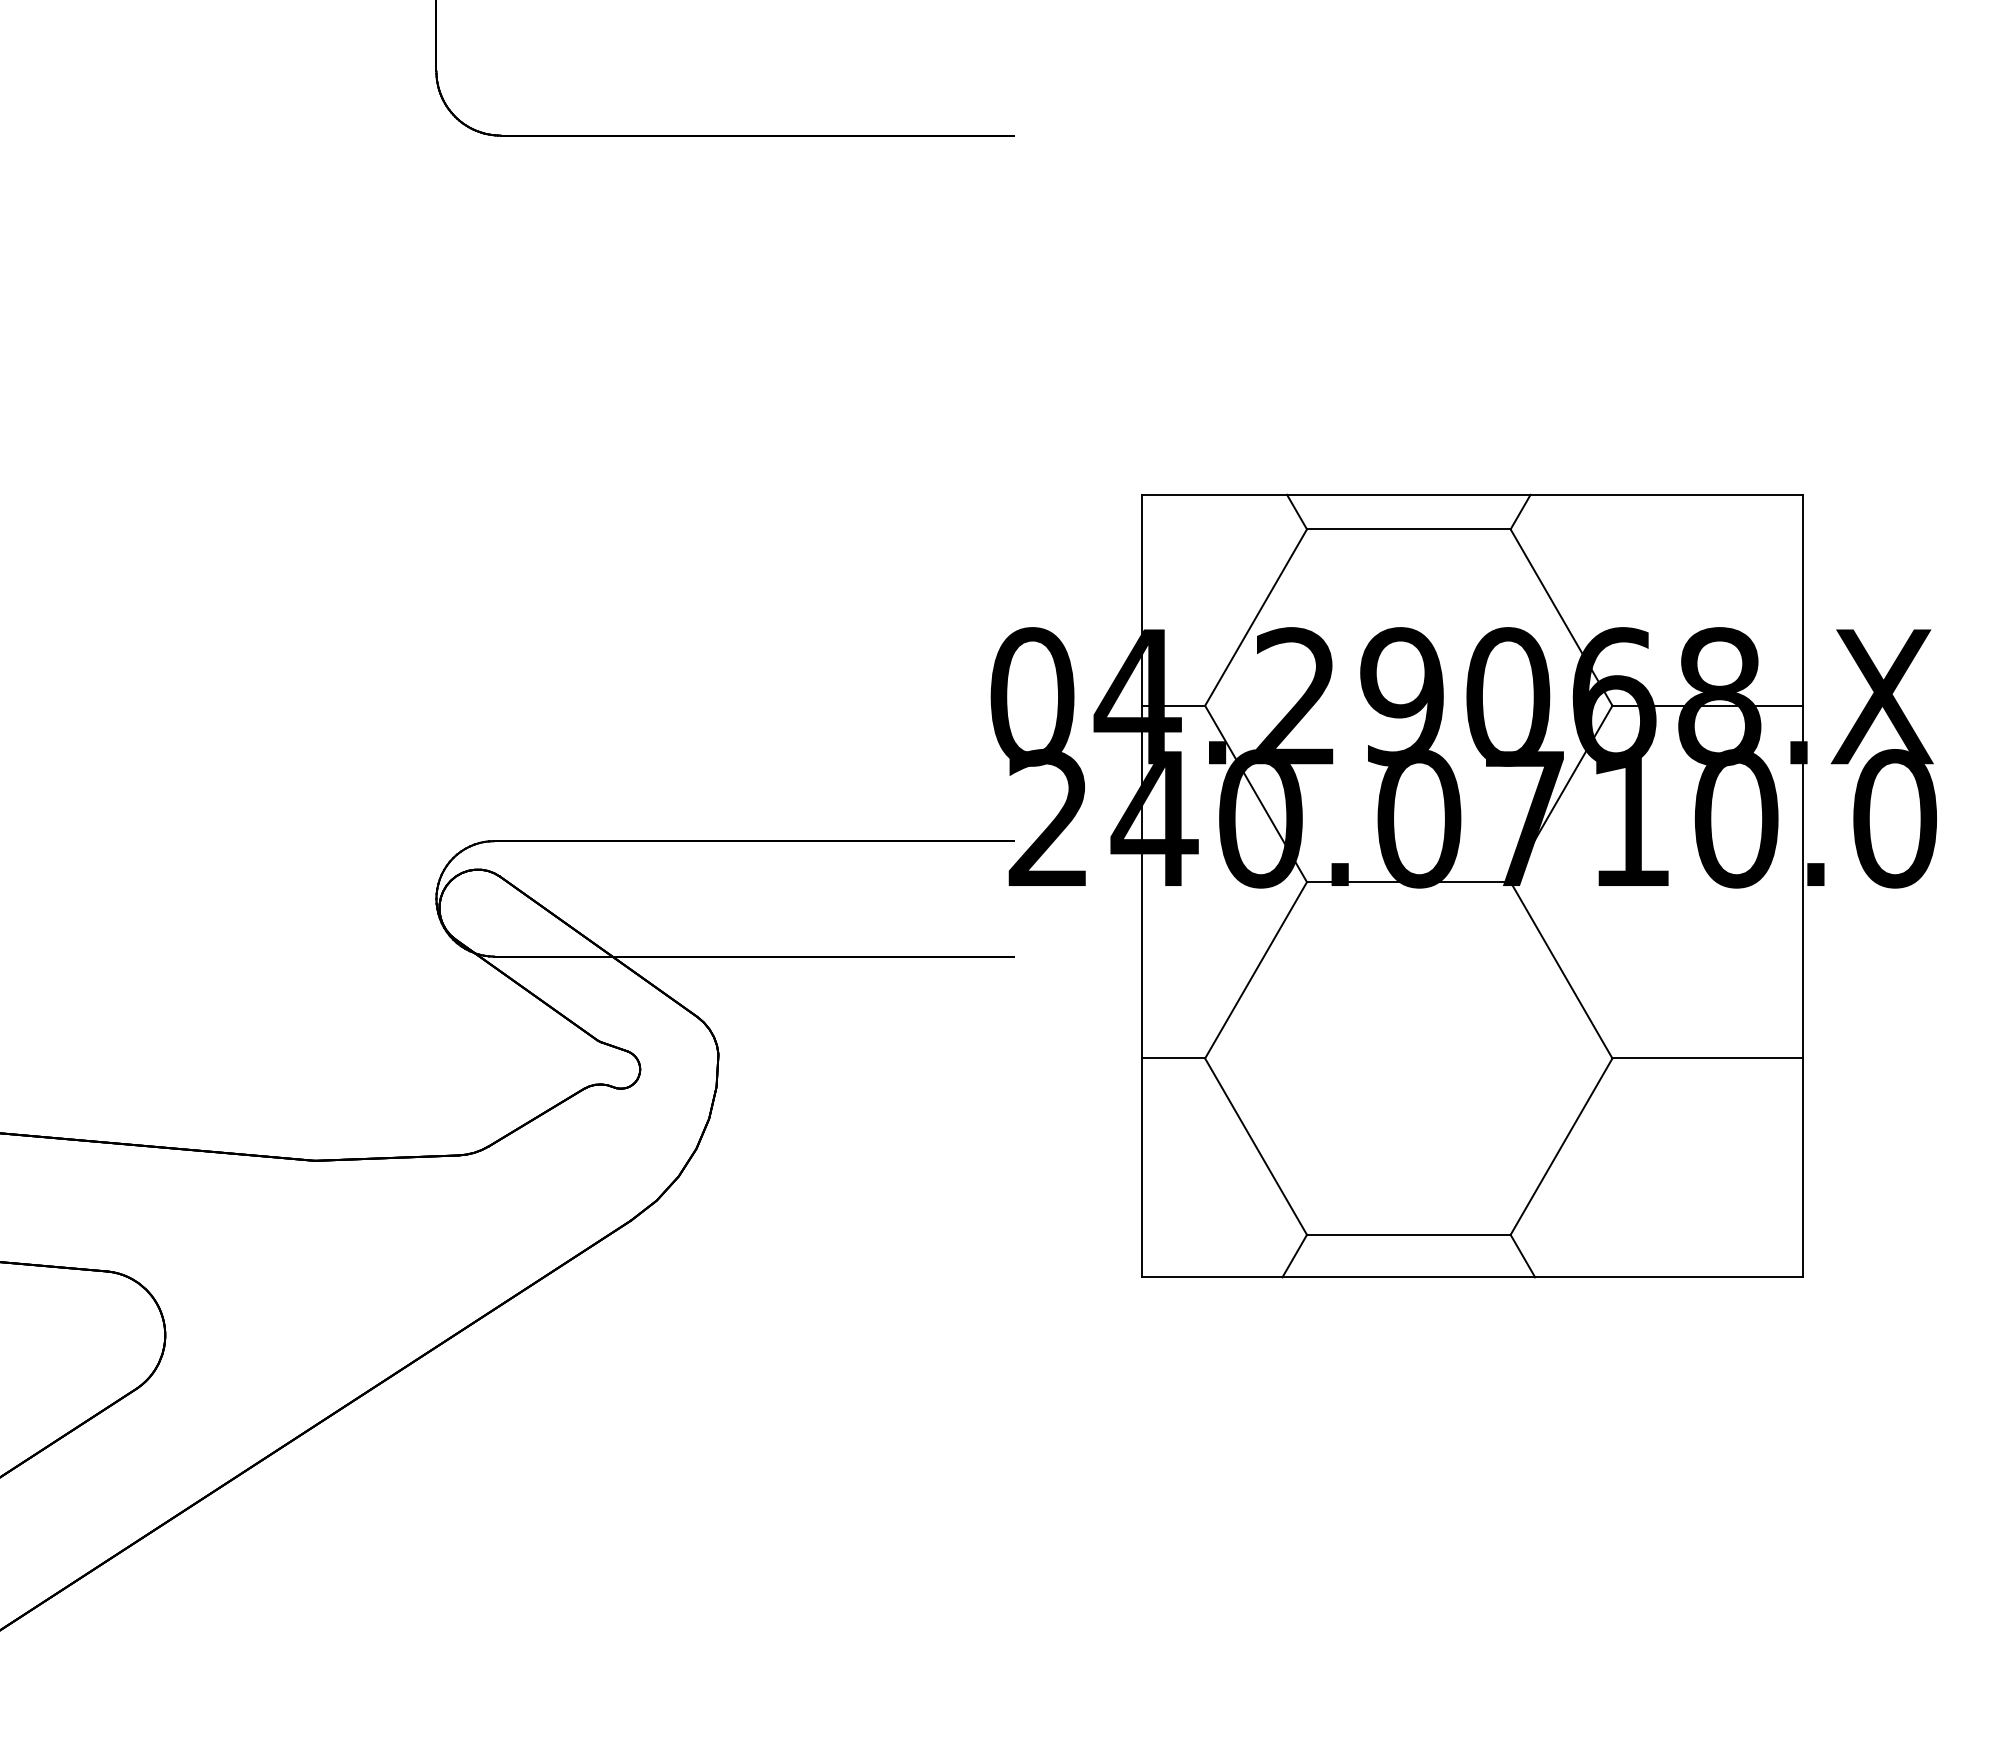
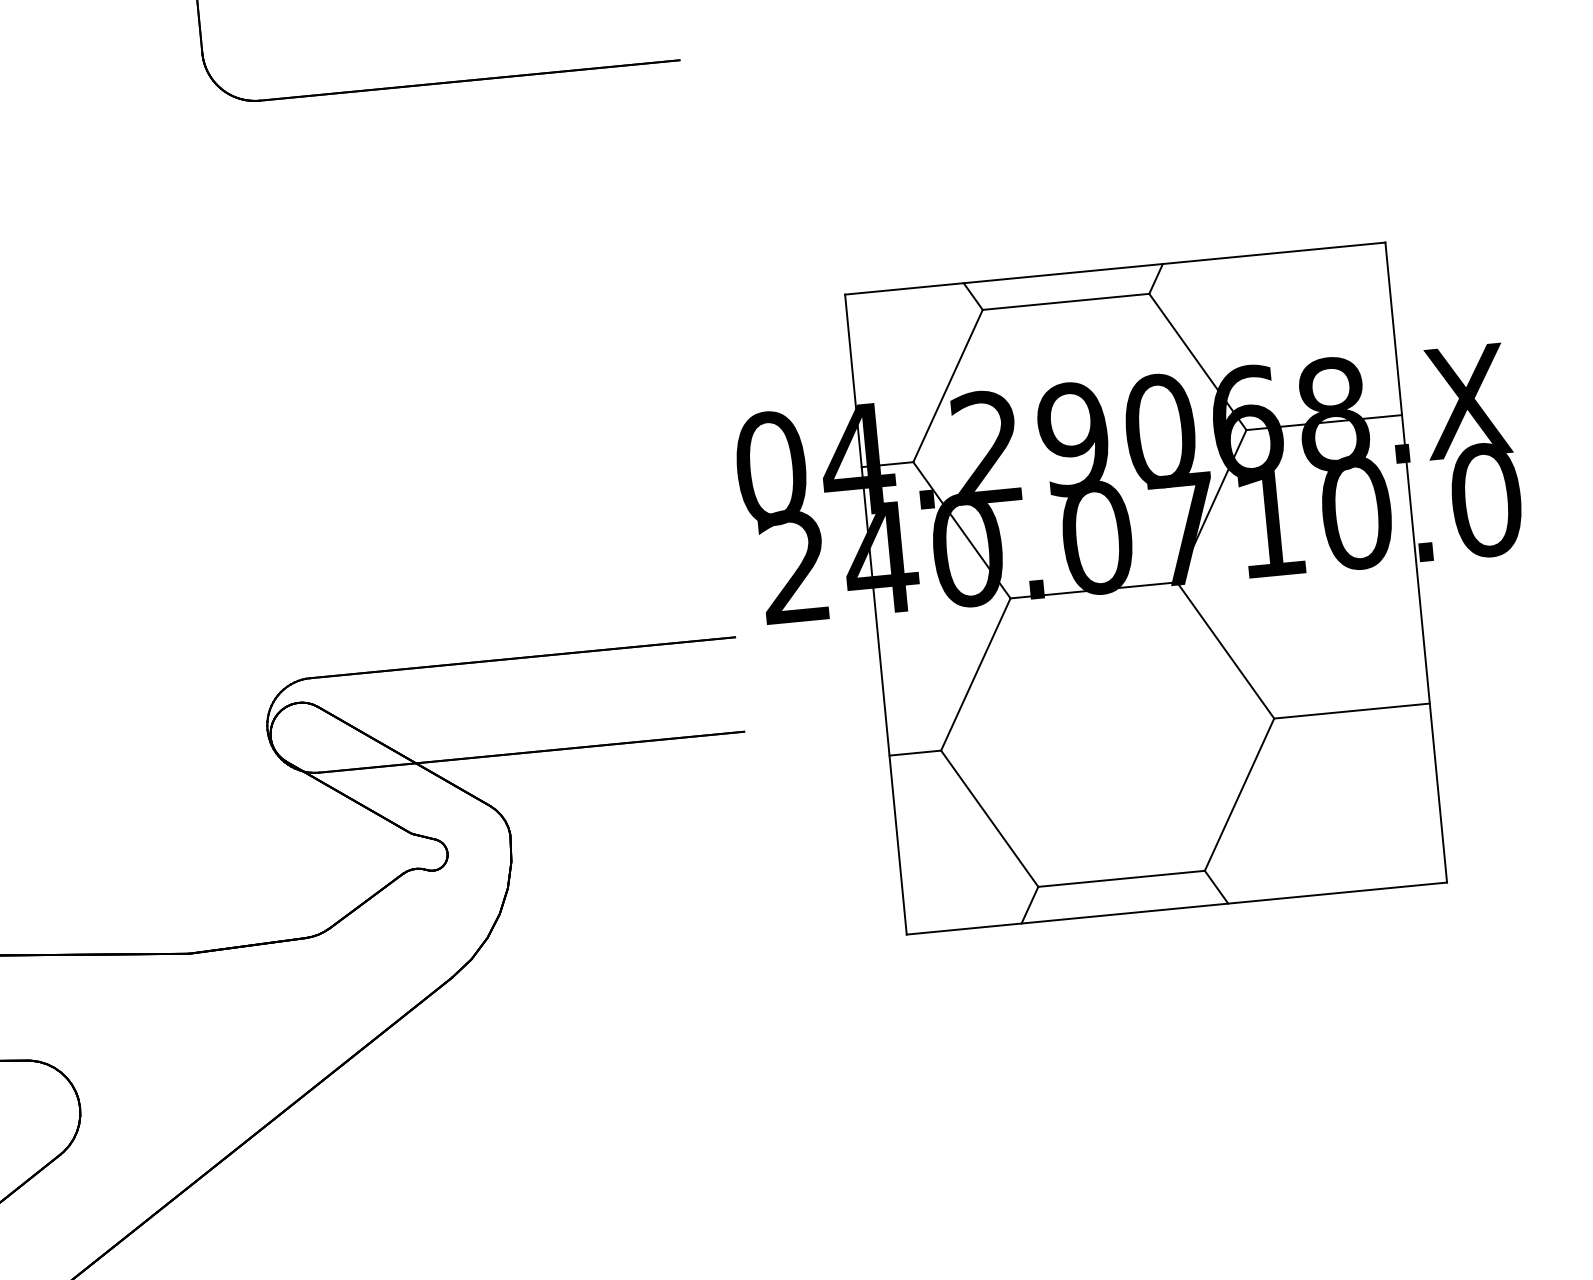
part: (1463, 885) -> (1138, 588), moved

